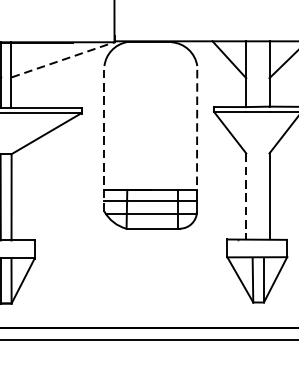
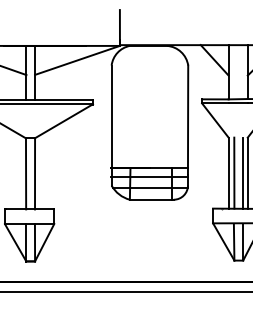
line: (63, 59) -> (77, 60), dashed -> solid
line: (197, 132) -> (188, 120), dashed -> solid
line: (104, 138) -> (111, 125), dashed -> solid
line: (253, 195) -> (234, 172), added
line: (264, 195) -> (243, 172), added
line: (246, 196) -> (228, 173), dashed -> solid

